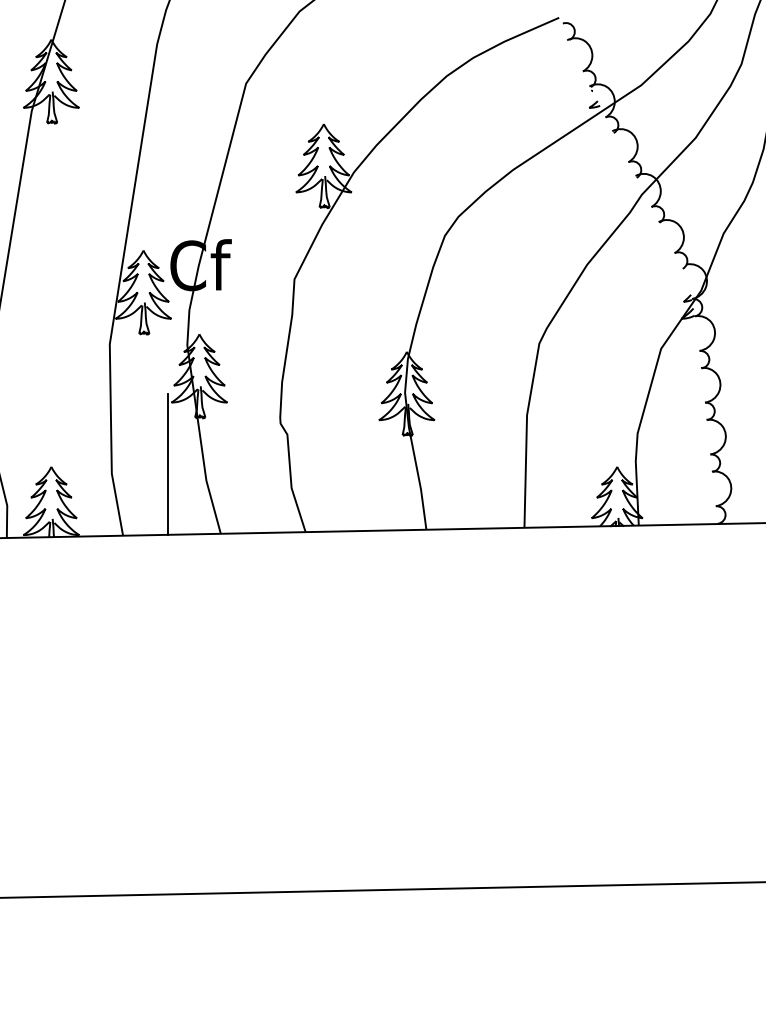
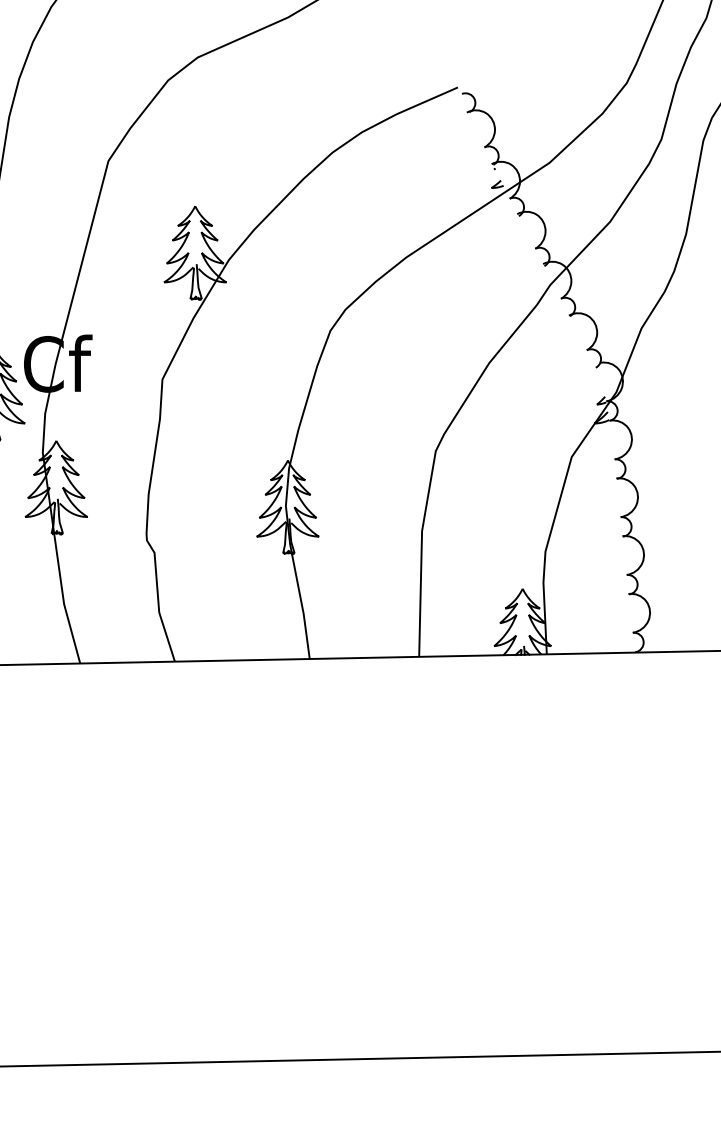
line: (168, 464) -> (21, 586), removed

